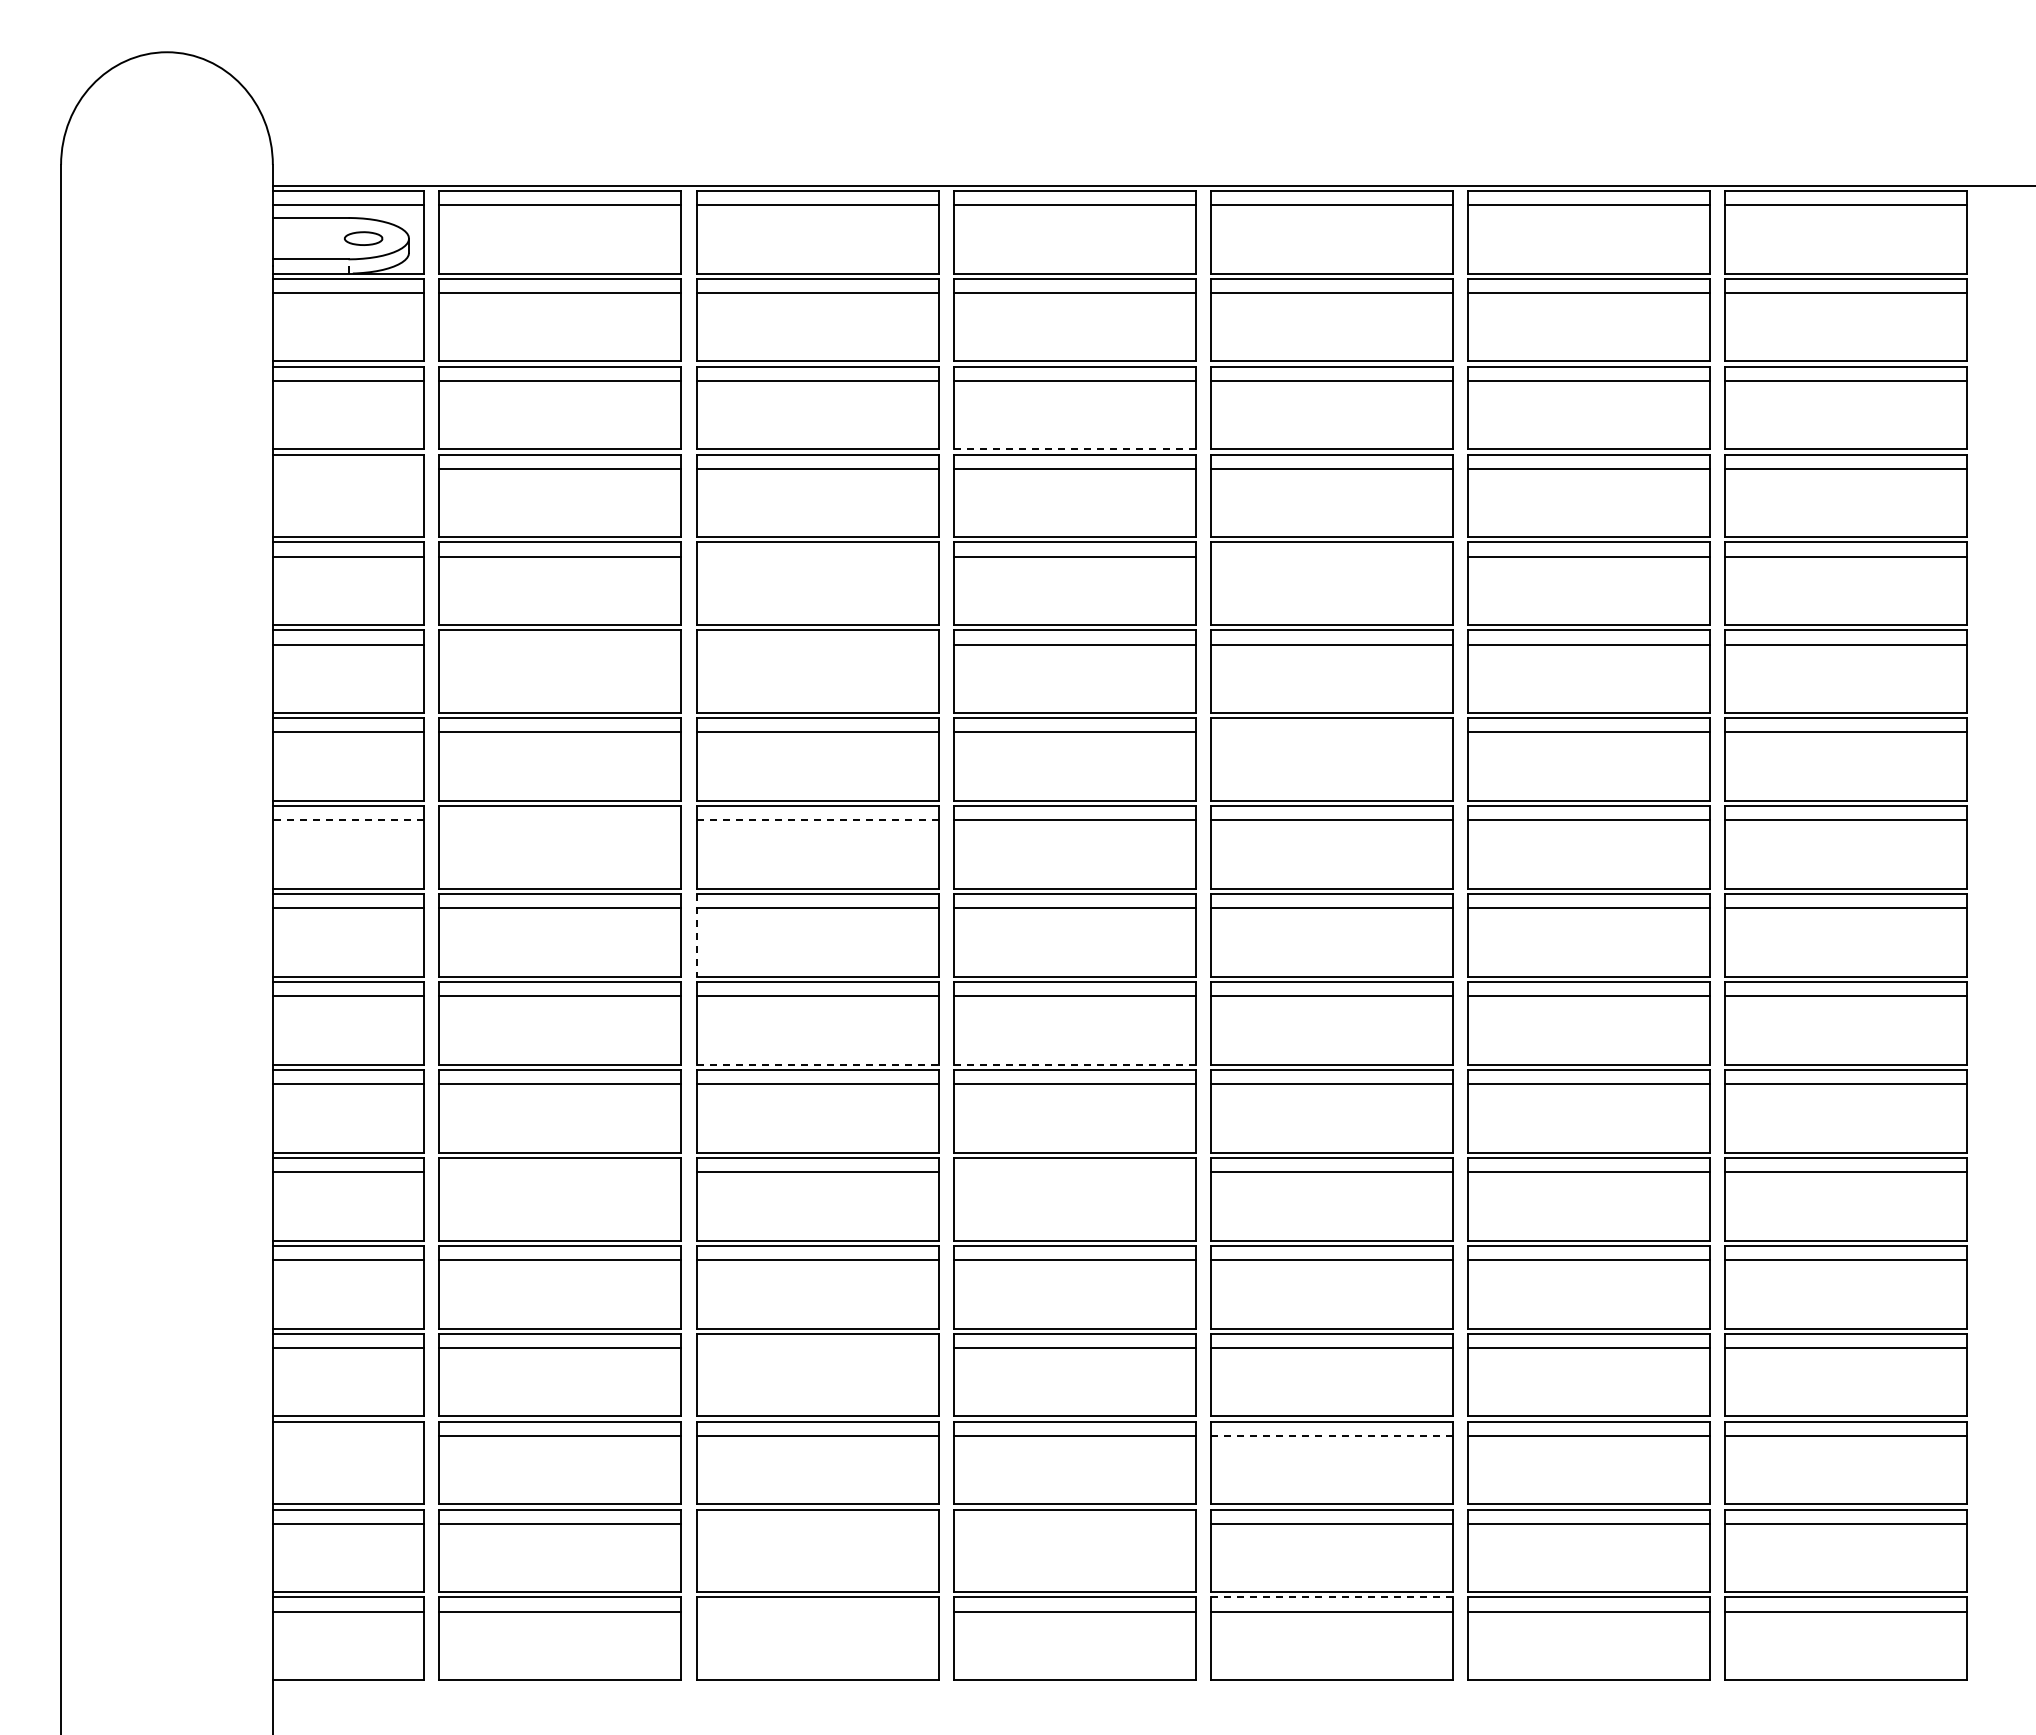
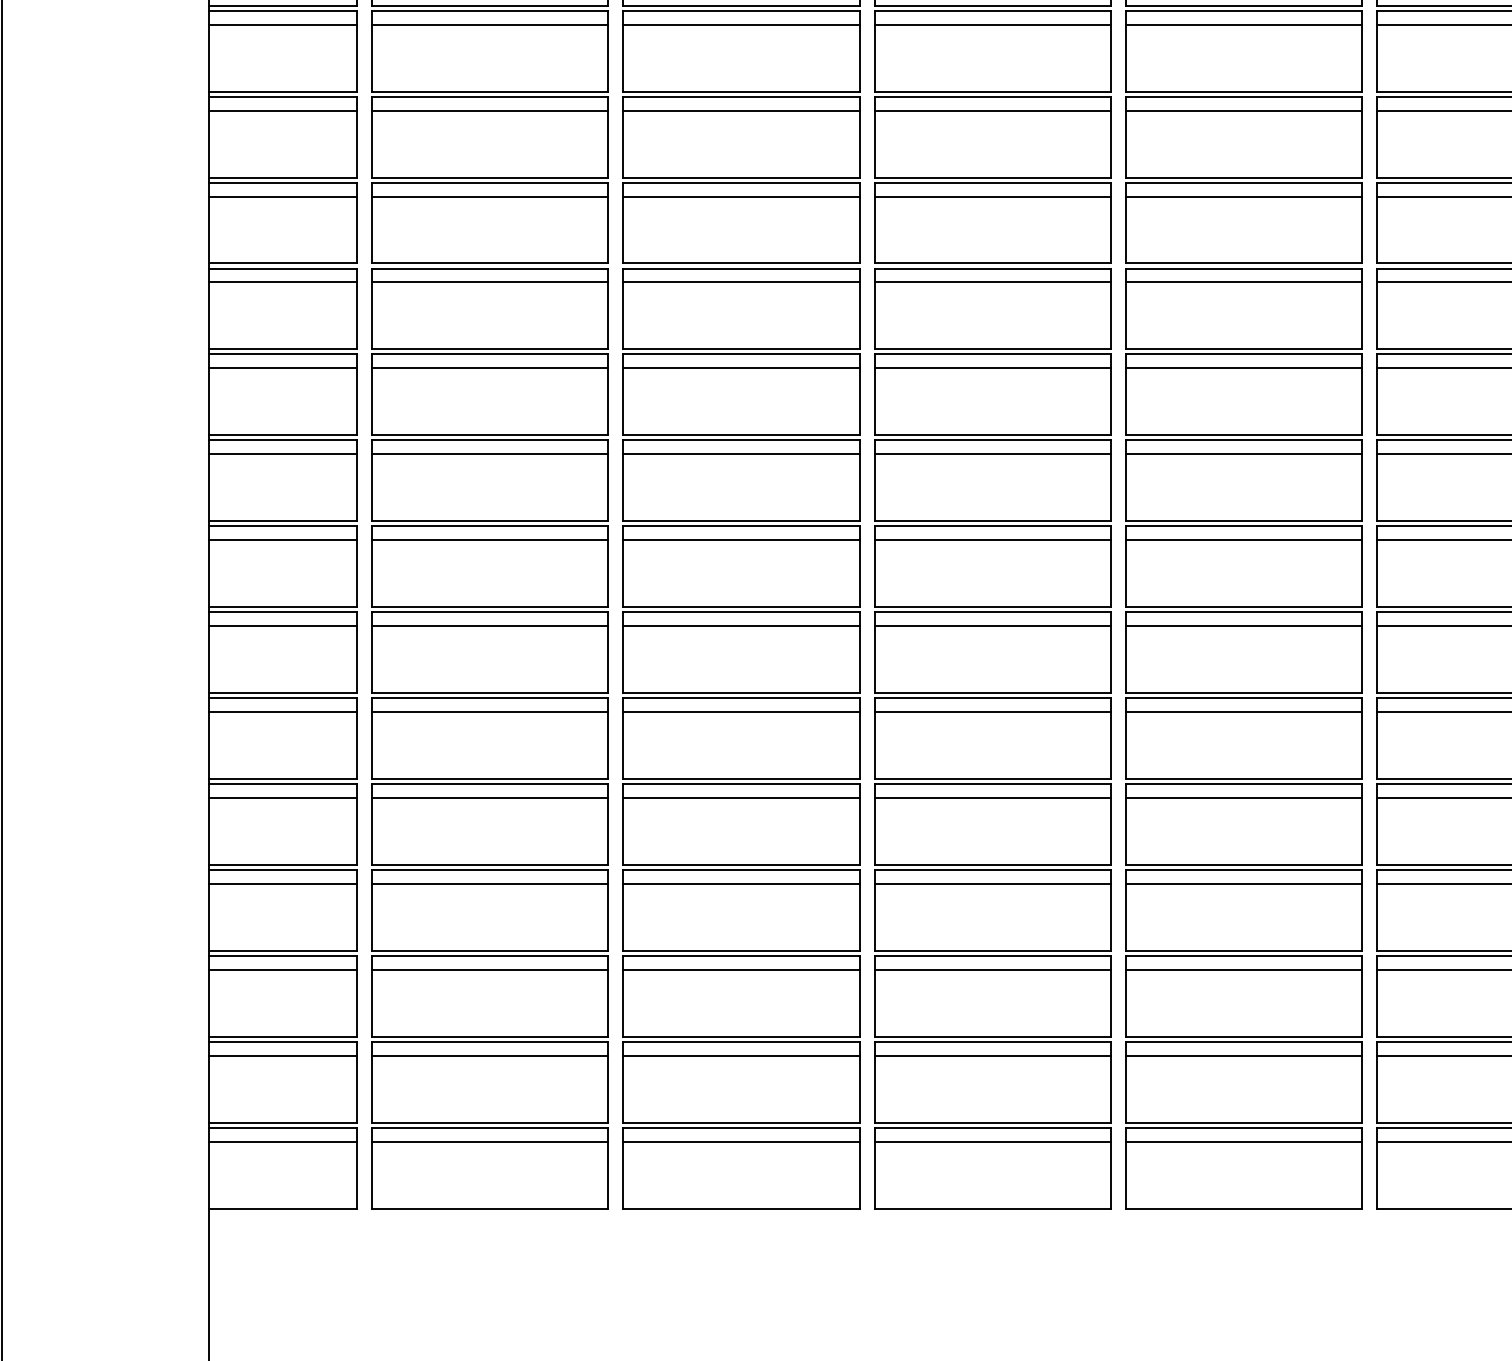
line: (1075, 449) -> (993, 5), dashed -> solid
line: (348, 468) -> (283, 24), added
line: (817, 556) -> (741, 110), added
line: (1331, 556) -> (1243, 110), added
line: (560, 644) -> (490, 196), added
line: (817, 644) -> (741, 196), added
line: (1331, 732) -> (1243, 282), added
line: (348, 820) -> (283, 368), dashed -> solid
line: (560, 820) -> (490, 368), added
line: (817, 820) -> (741, 368), dashed -> solid
line: (696, 935) -> (623, 480), dashed -> solid
line: (818, 1064) -> (742, 606), dashed -> solid
line: (1075, 1064) -> (993, 606), dashed -> solid
line: (560, 1172) -> (490, 712), added
line: (1074, 1172) -> (992, 712), added
line: (817, 1347) -> (741, 883), added
line: (348, 1435) -> (283, 969), added
line: (1331, 1435) -> (1243, 969), dashed -> solid
line: (817, 1523) -> (741, 1055), added
line: (1074, 1523) -> (992, 1055), added
line: (1331, 1597) -> (1243, 1127), dashed -> solid
line: (817, 1611) -> (741, 1141), added

